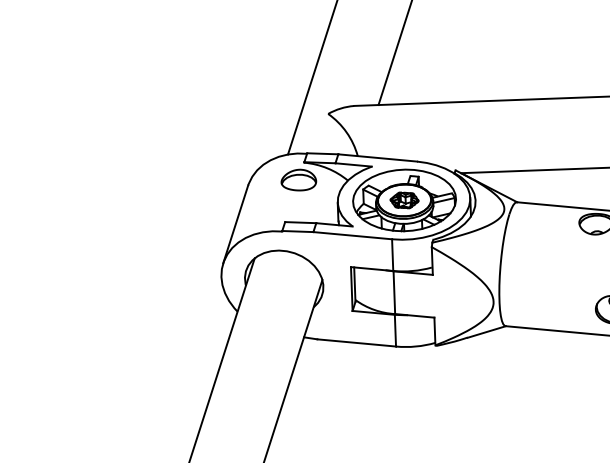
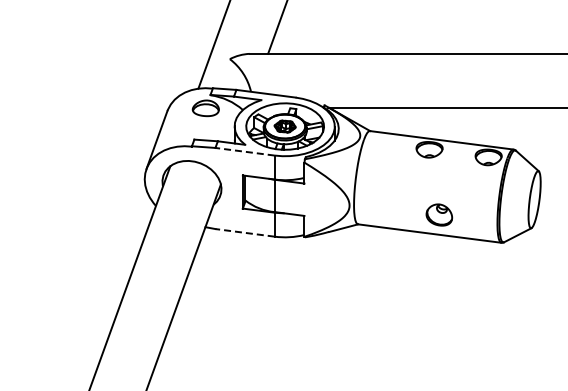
line: (353, 235) -> (245, 151), solid -> dashed
line: (357, 342) -> (245, 232), solid -> dashed

